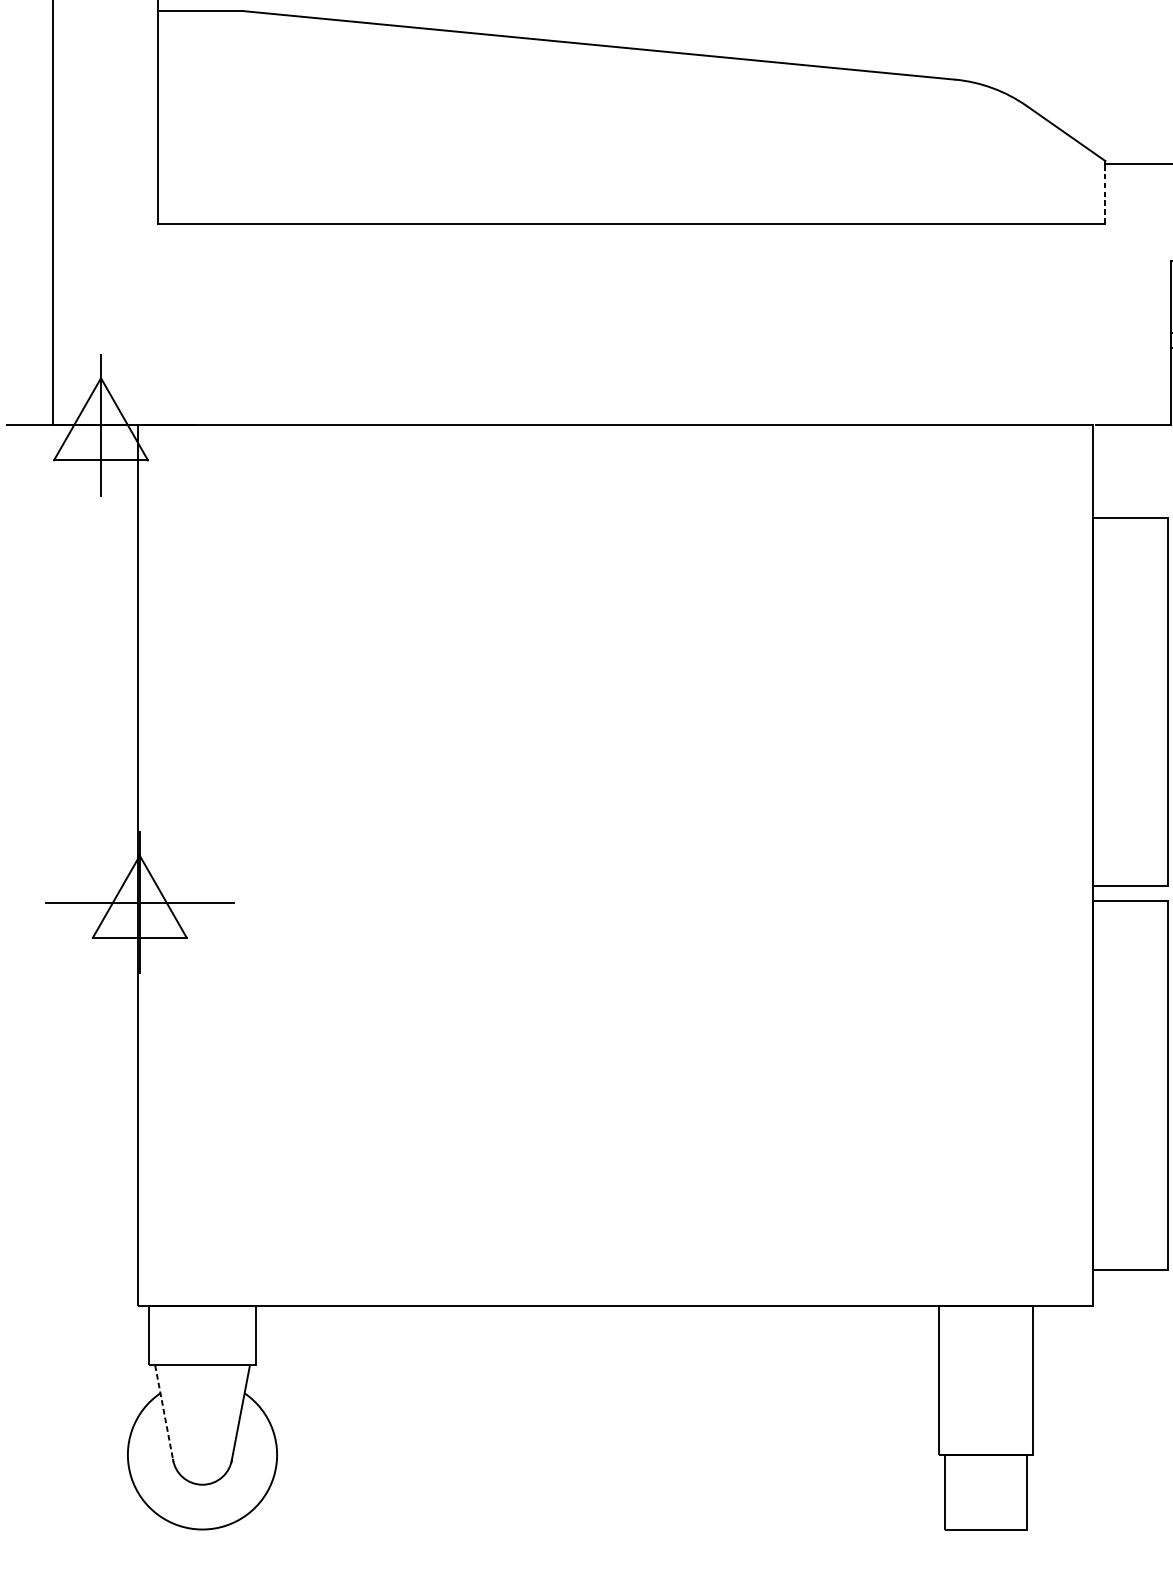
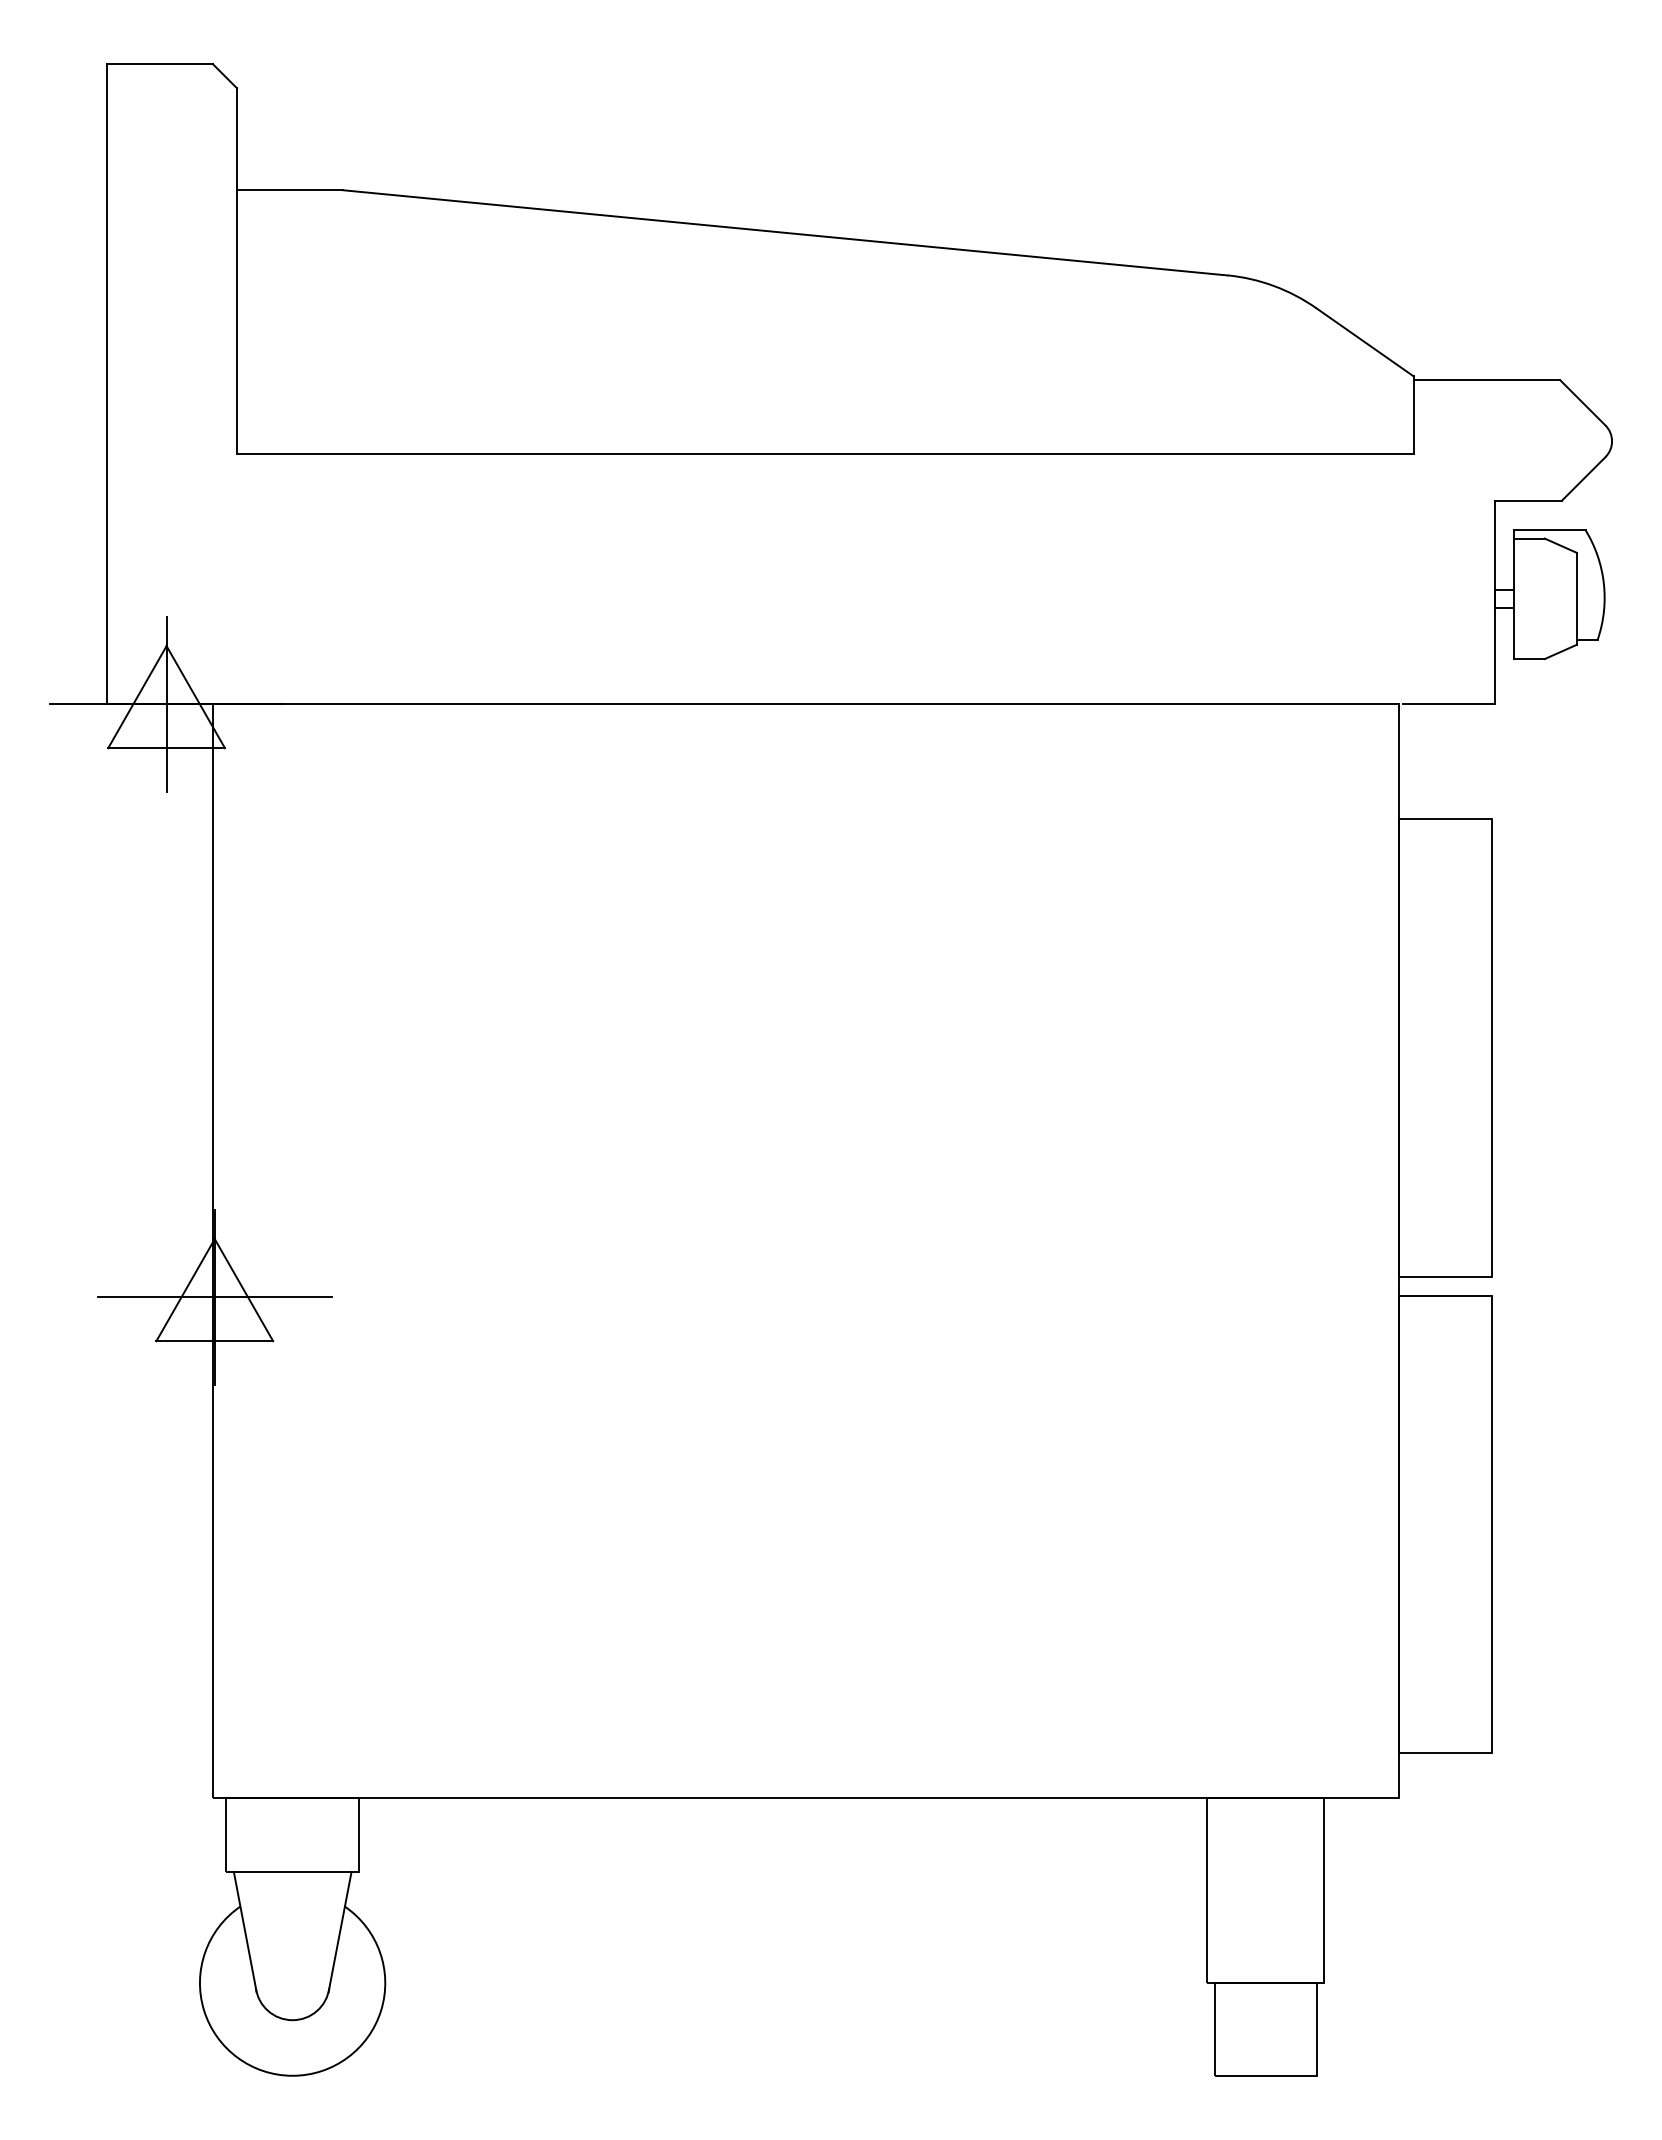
line: (1105, 193) -> (1413, 416), dashed -> solid
line: (164, 1414) -> (245, 1932), dashed -> solid

